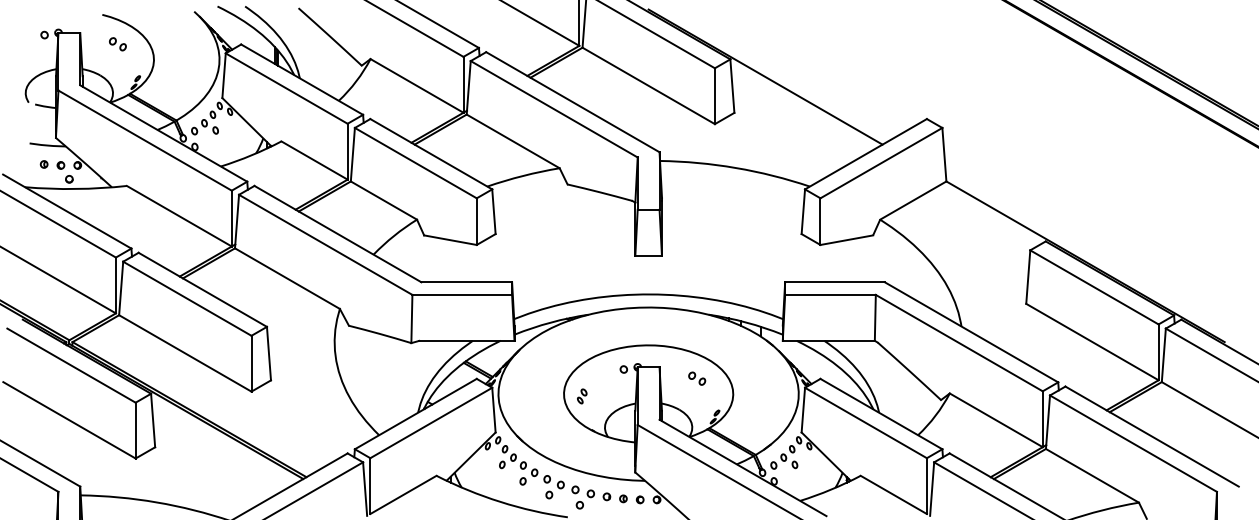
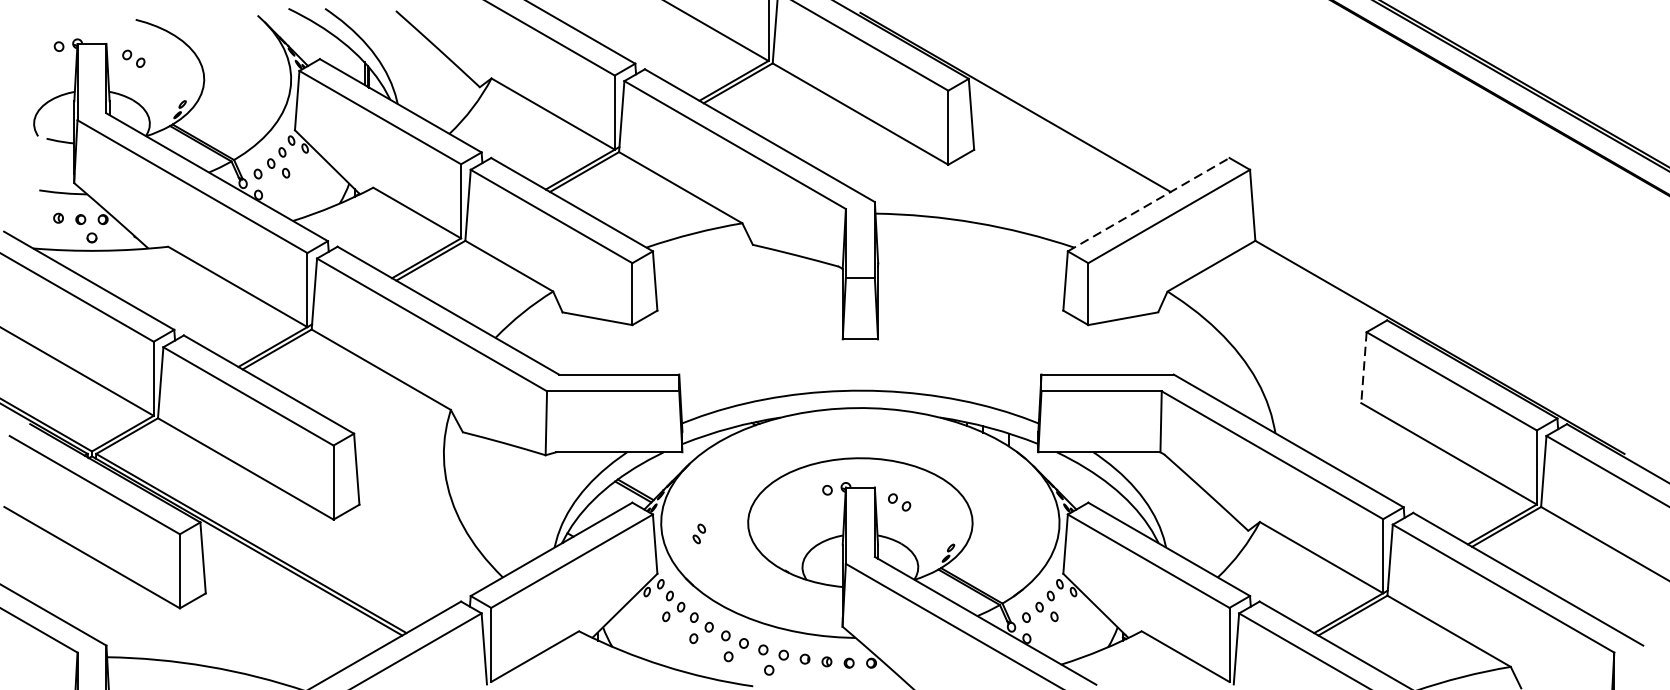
part: (117, 44) -> (133, 59), moved
line: (866, 153) -> (1149, 203), solid -> dashed
line: (1028, 277) -> (1364, 368), solid -> dashed
part: (697, 378) -> (899, 502), moved
part: (582, 396) -> (699, 534), moved

